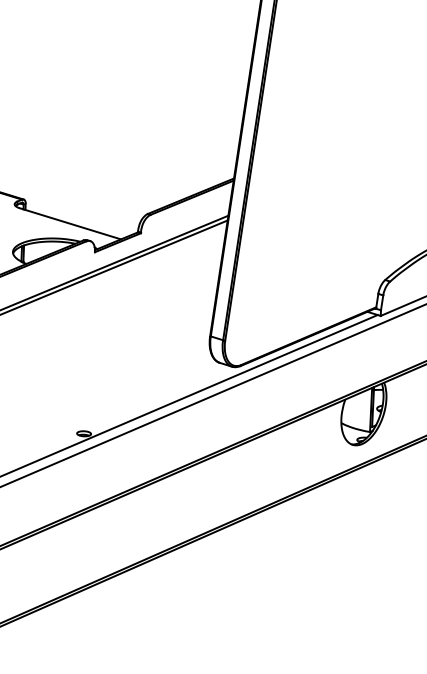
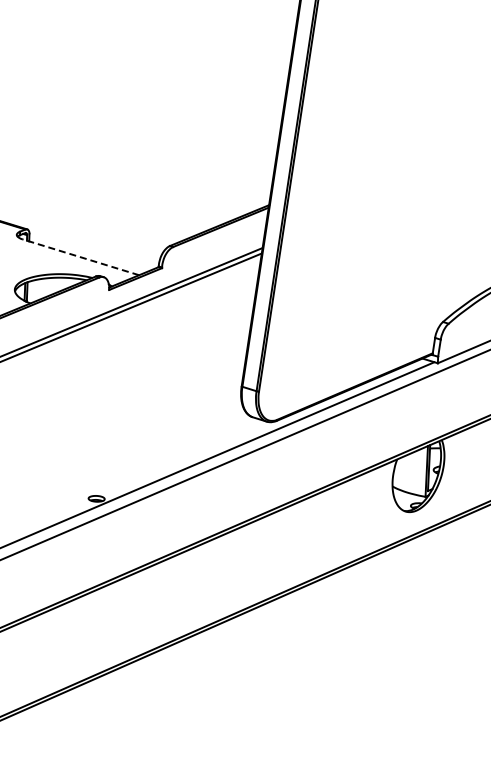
line: (70, 223) -> (81, 257), solid -> dashed

